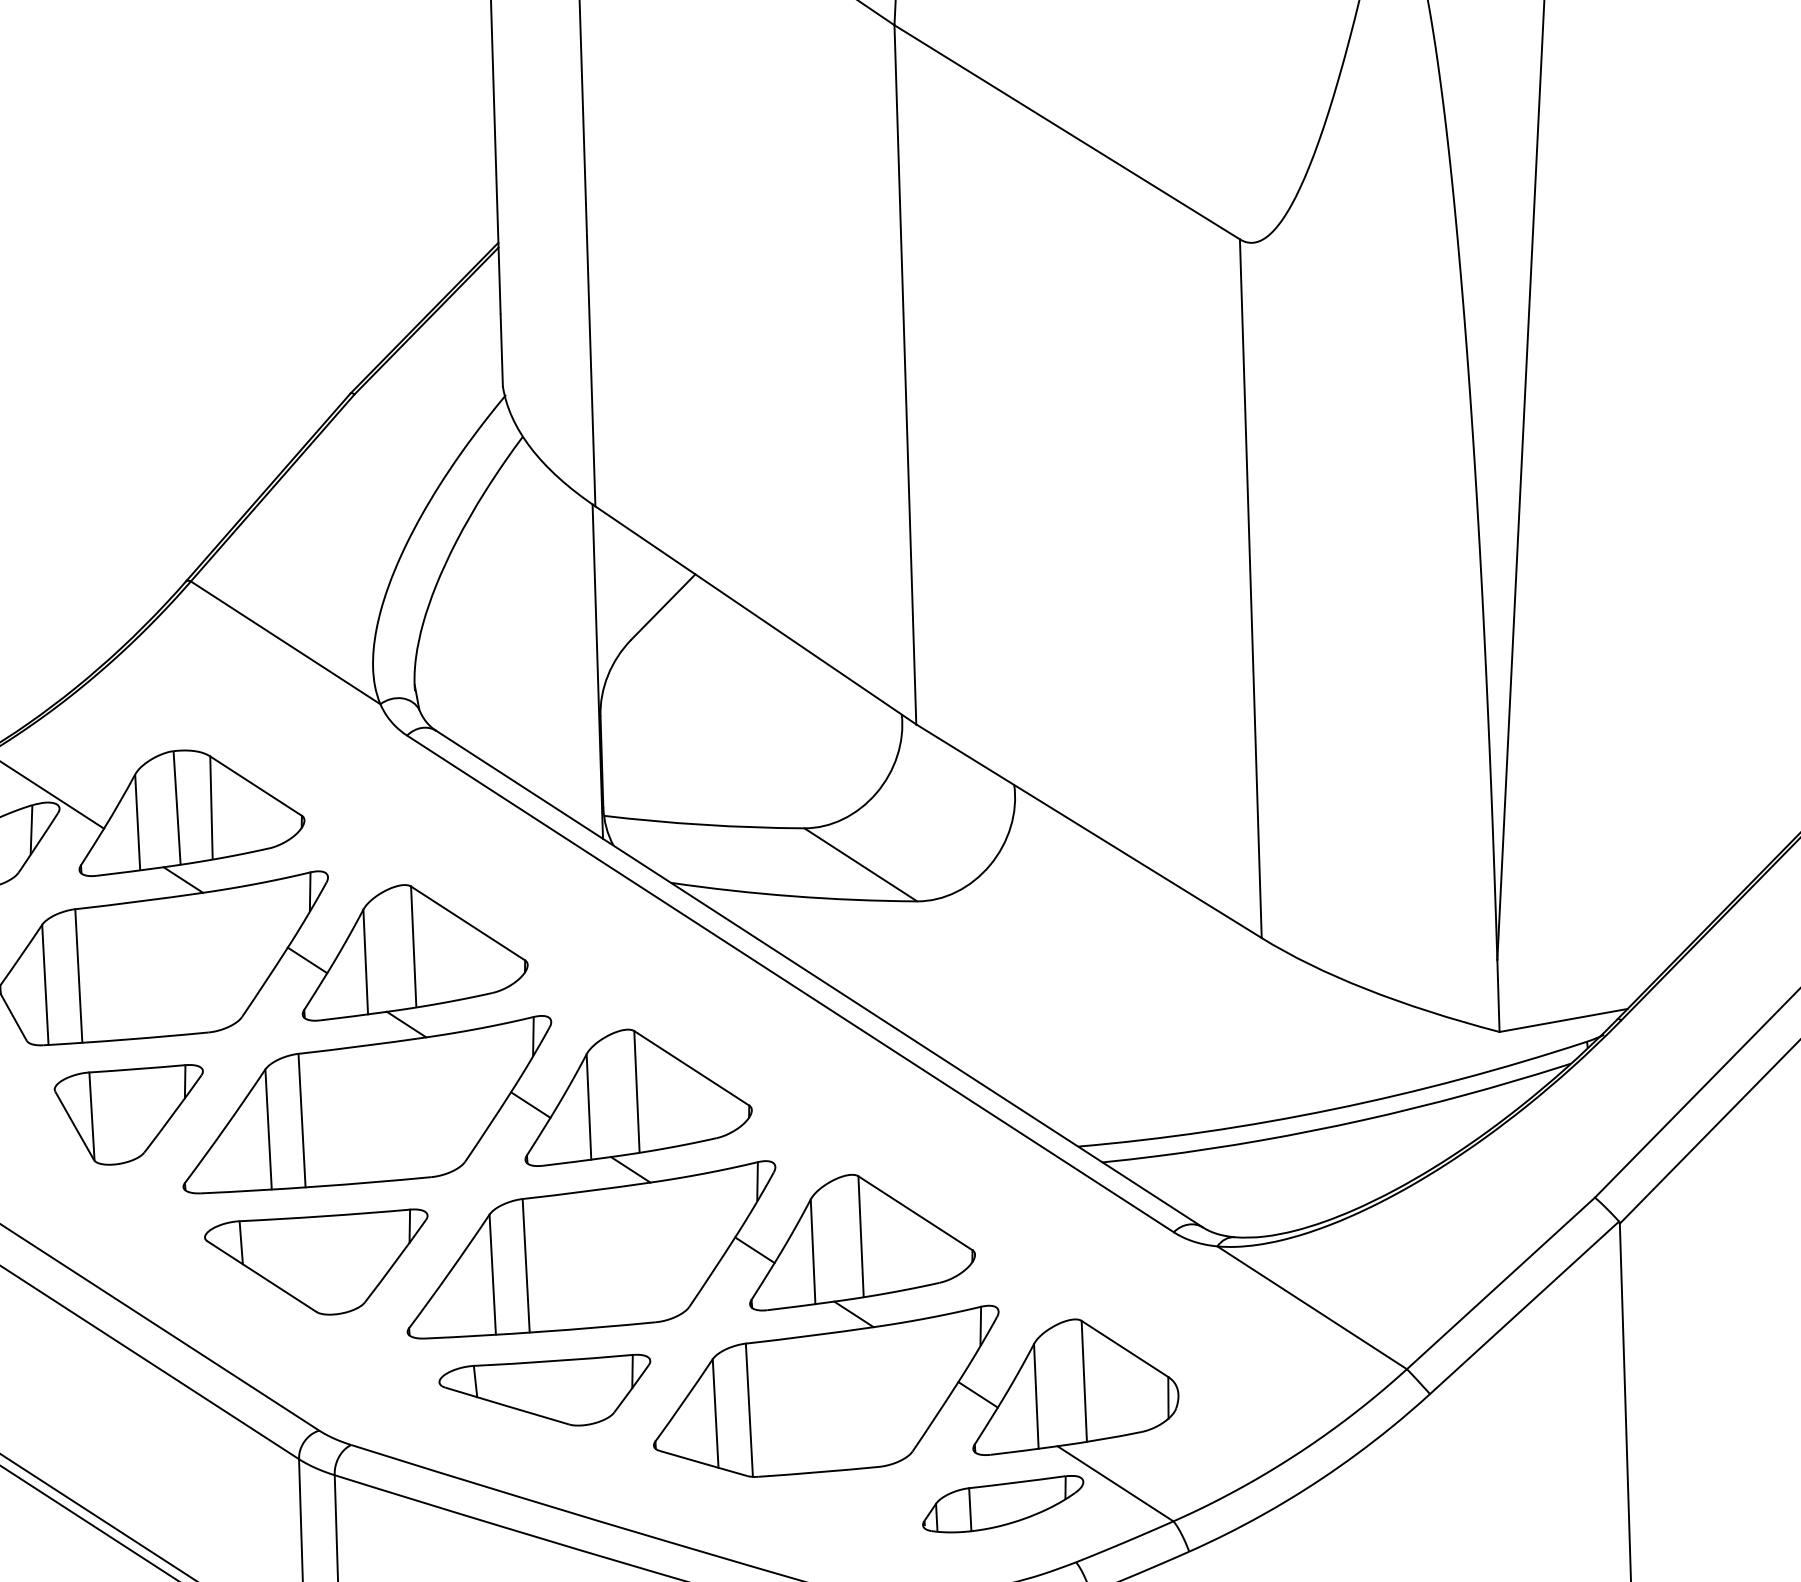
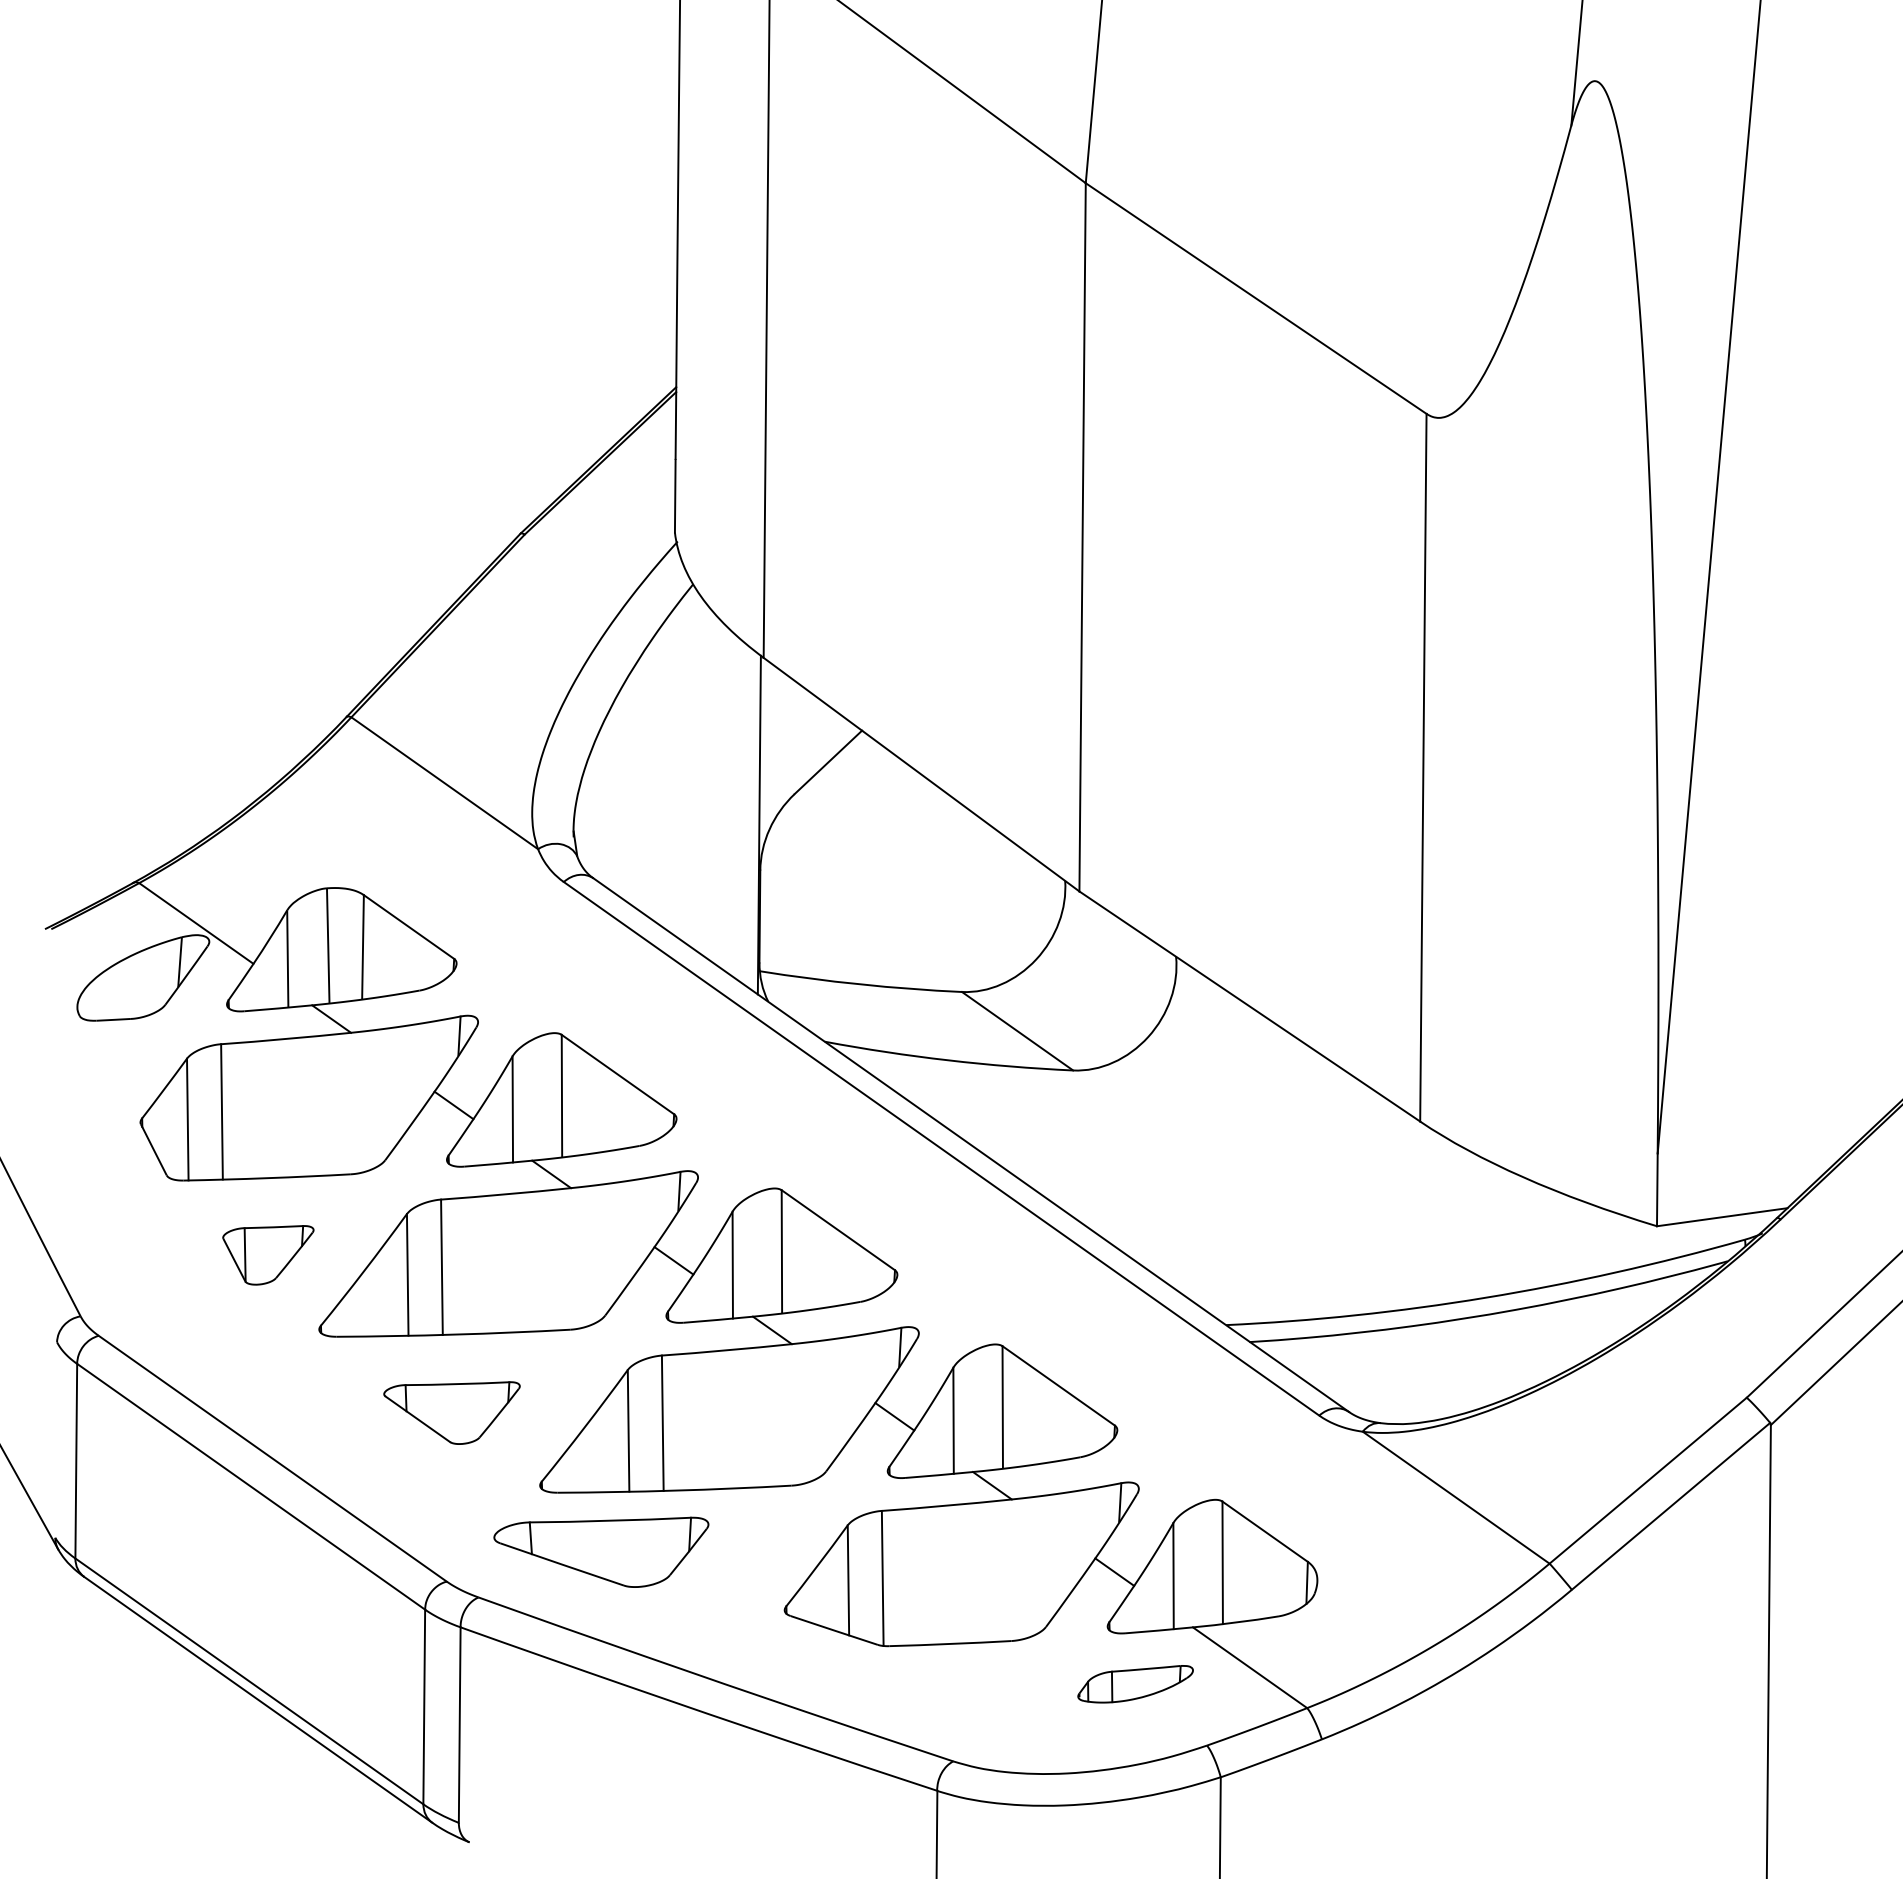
part: (130, 1115) -> (268, 1255), size x0.6
part: (317, 1263) -> (451, 1412), size x0.6
part: (545, 1391) -> (601, 1551), moved
part: (1003, 1504) -> (1135, 1684), size x0.7

